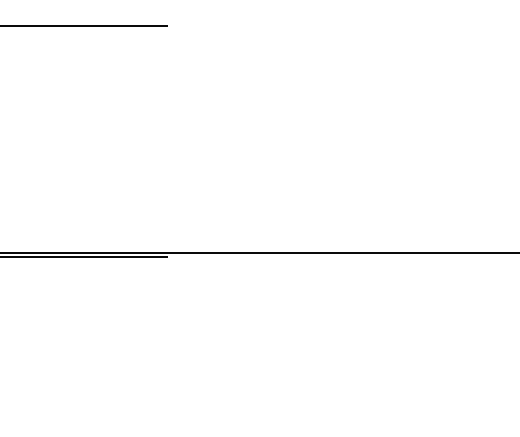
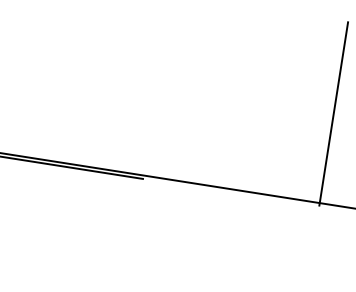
line: (386, 140) -> (333, 113), added

